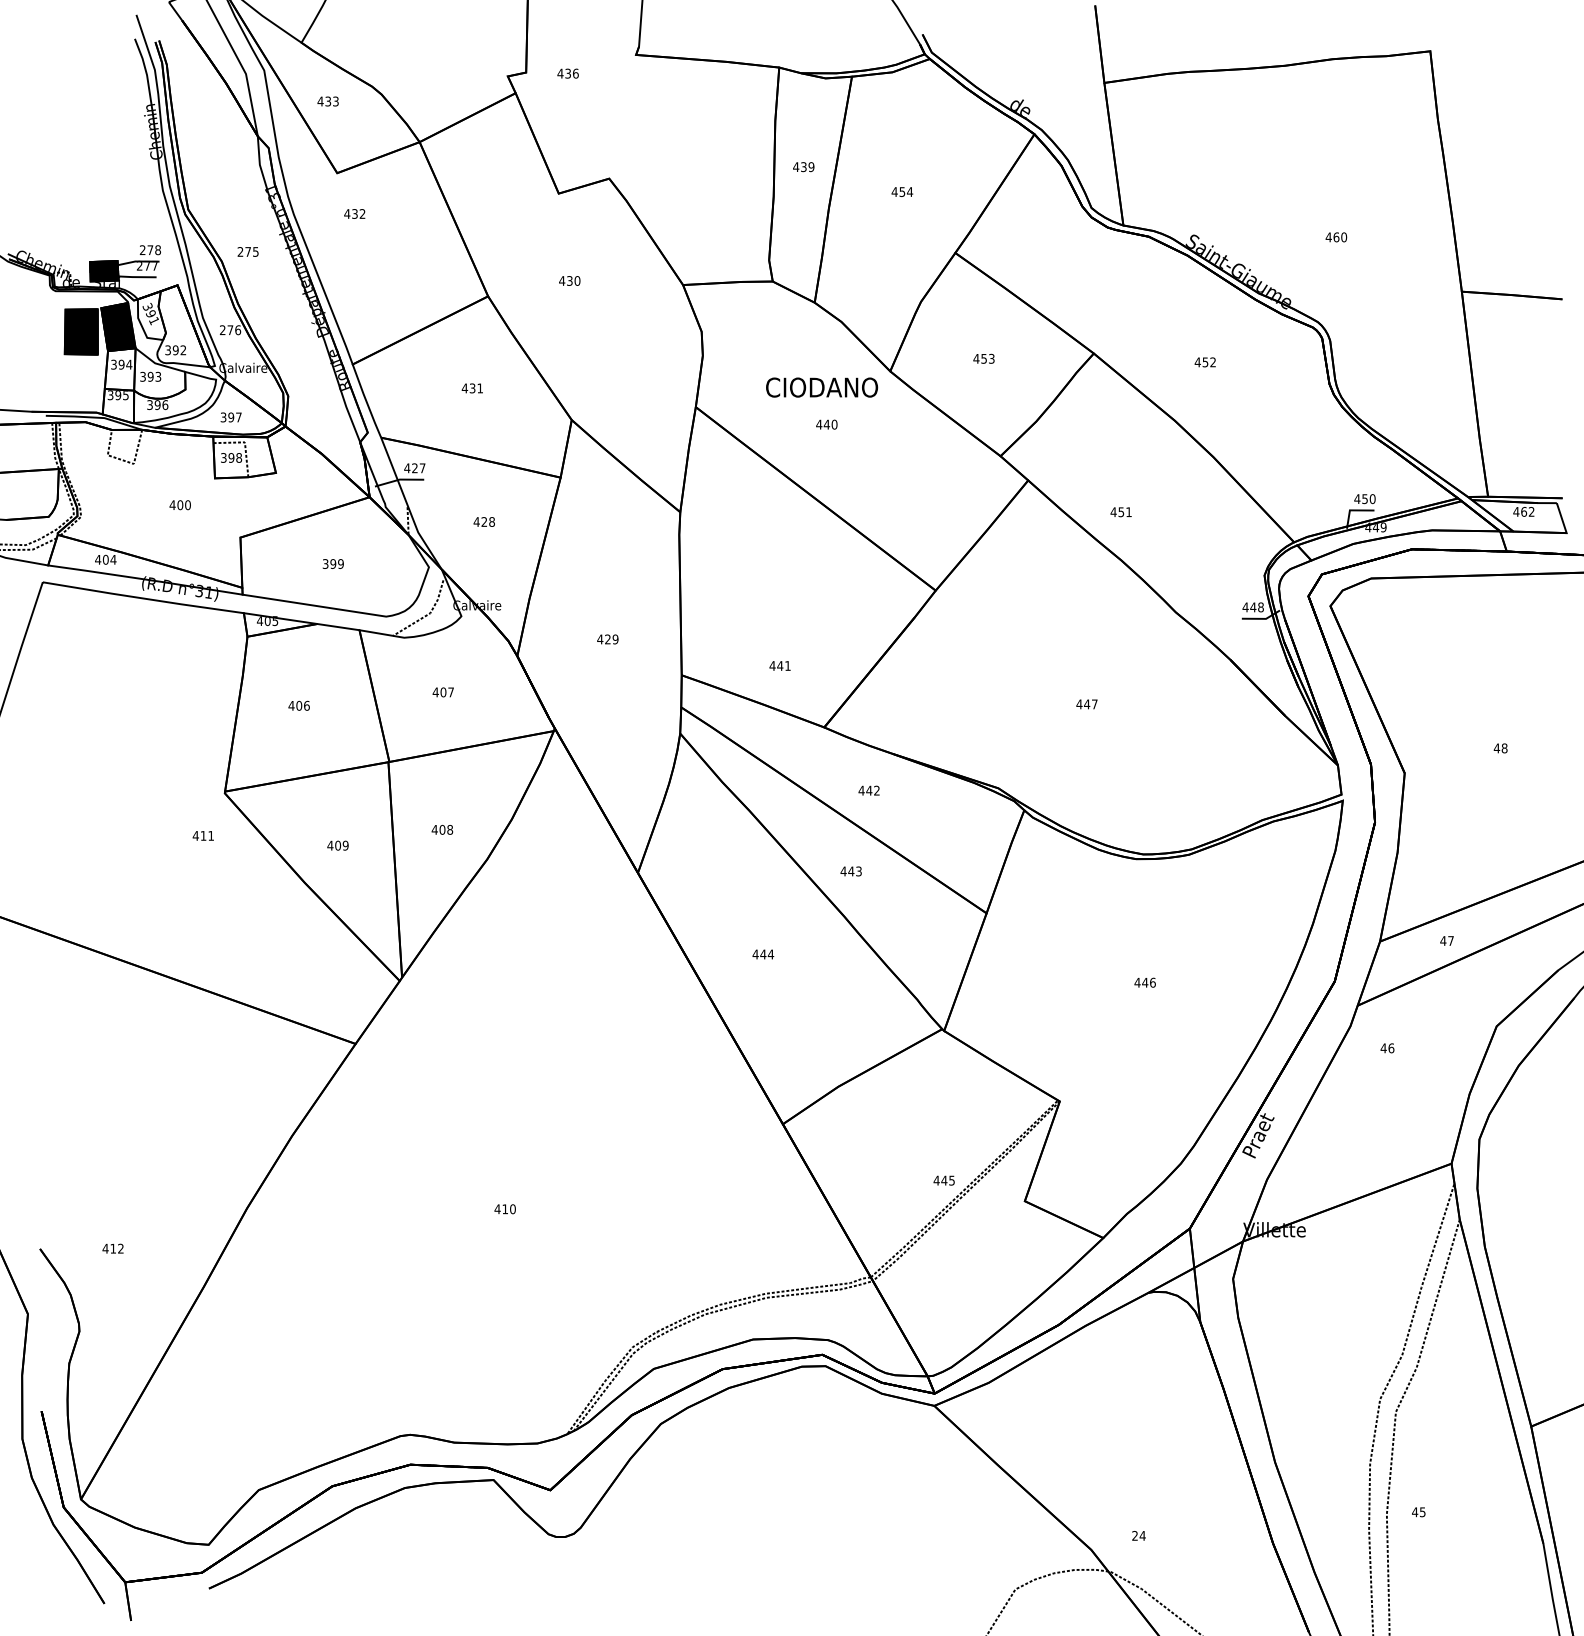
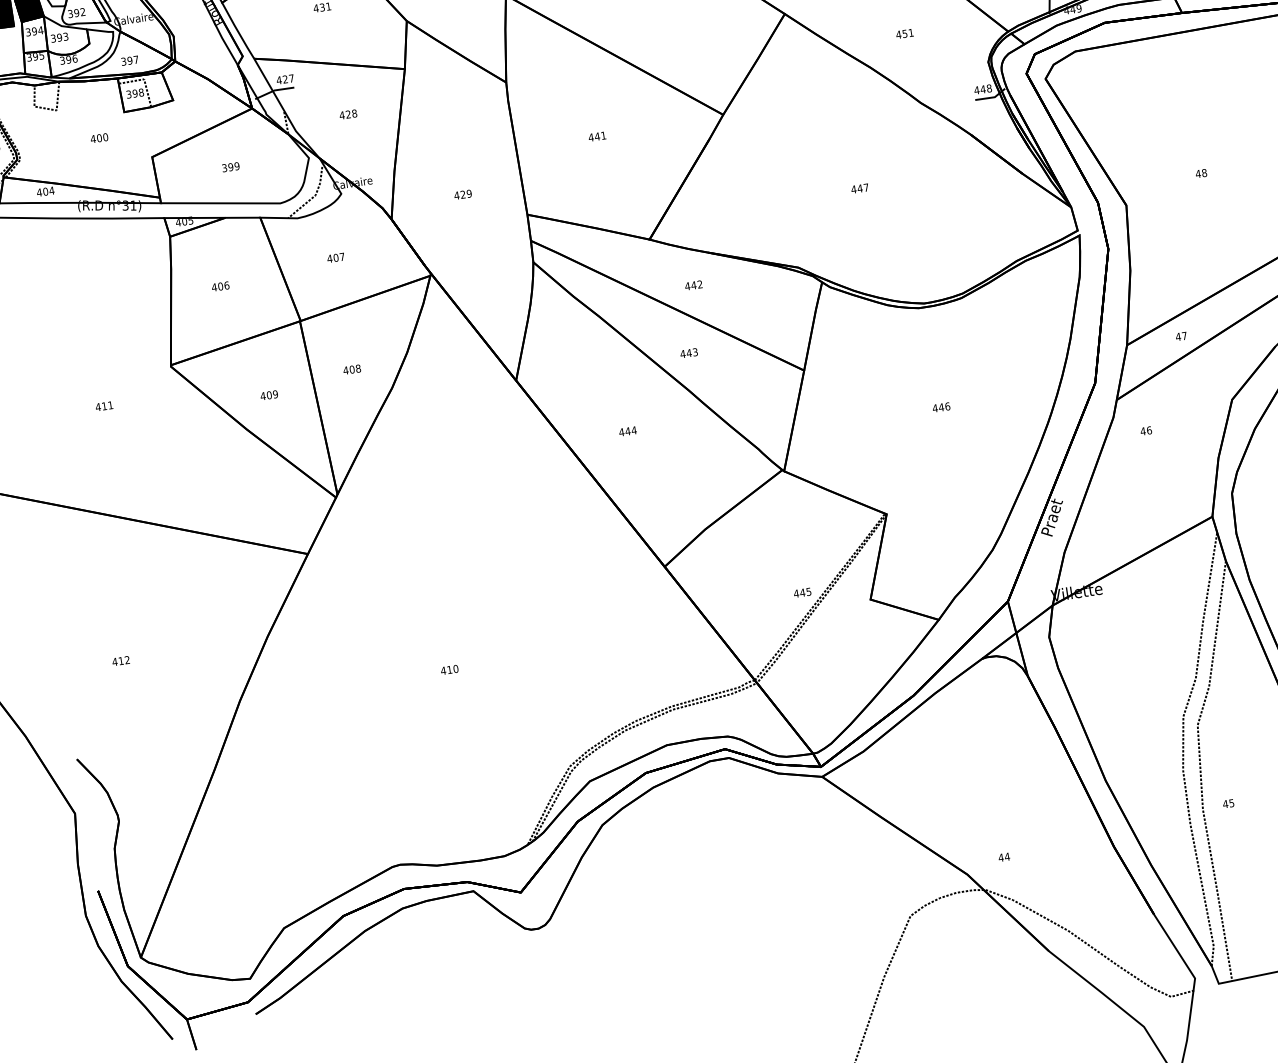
text: (1120, 512) -> (904, 34), moved
text: (779, 665) -> (596, 136), moved
text: (202, 835) -> (103, 406), moved
text: (112, 1248) -> (120, 660), moved
text: (1135, 1535) -> (1001, 857), 24 -> 44

